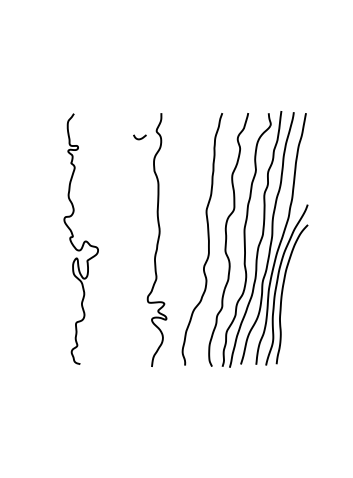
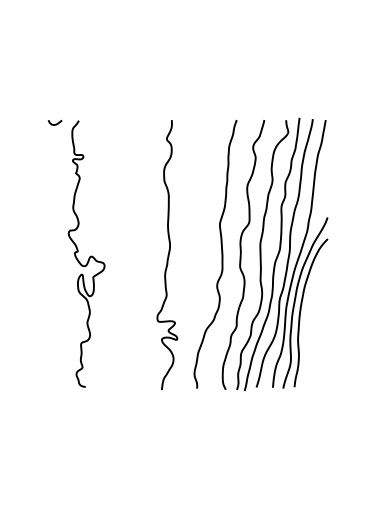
curve: (140, 137) -> (55, 123), moved

